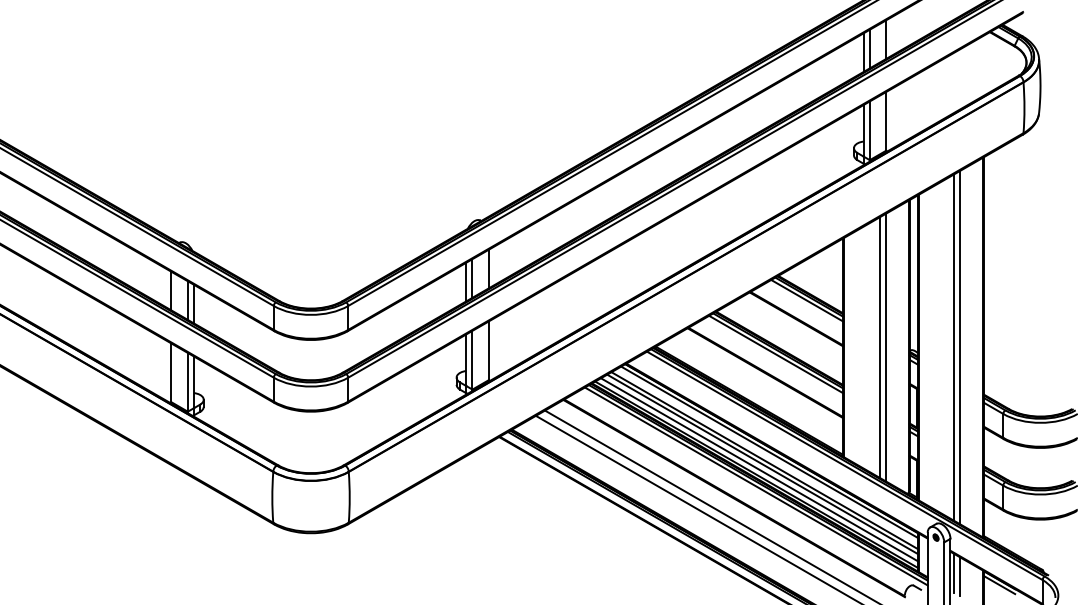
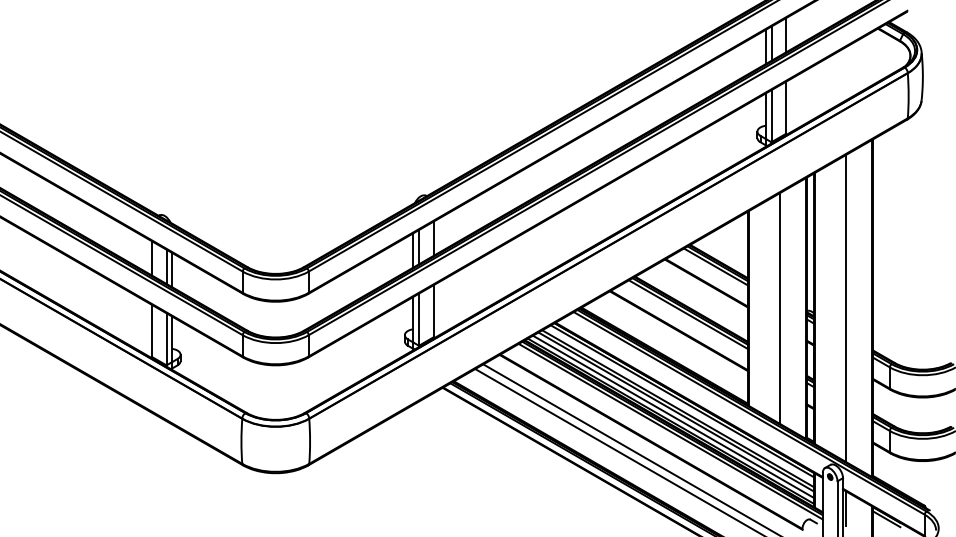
line: (885, 347) -> (785, 308), removed
line: (960, 347) -> (851, 308), removed
line: (960, 576) -> (851, 511), removed

